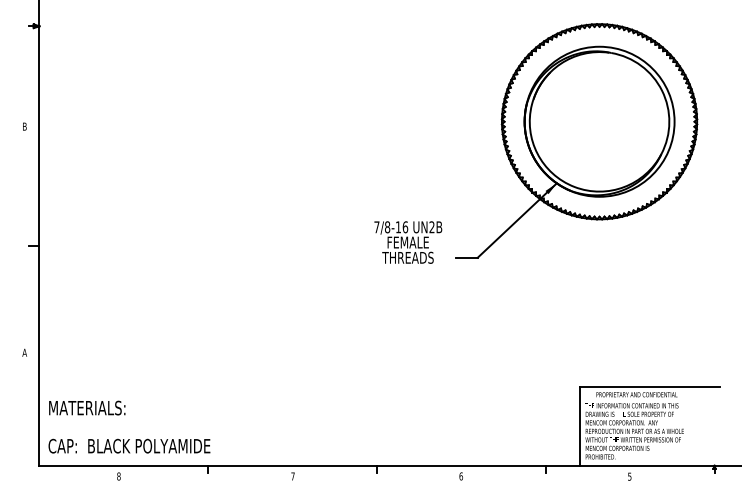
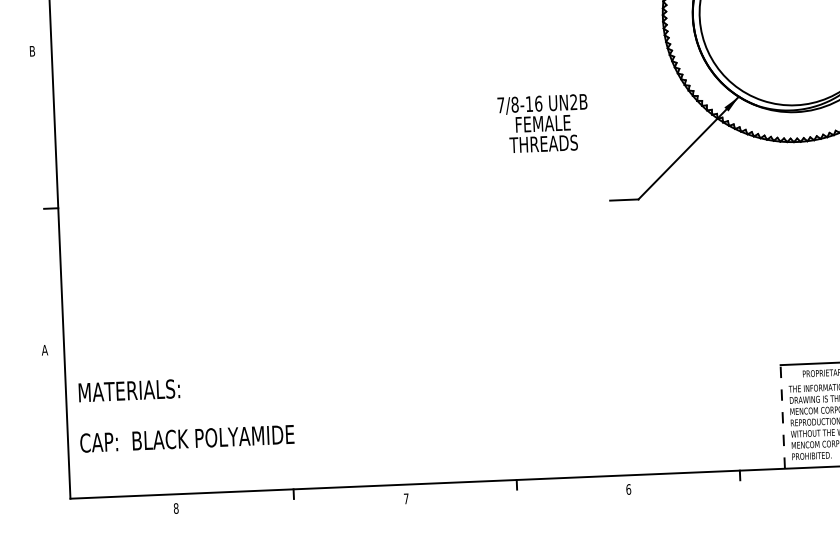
text: (408, 242) -> (543, 123), moved
text: (129, 426) -> (186, 412), moved
line: (579, 426) -> (782, 416), solid -> dashed

